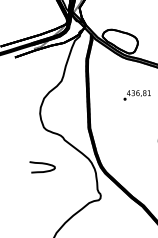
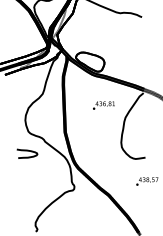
curve: (42, 164) -> (27, 151), moved

